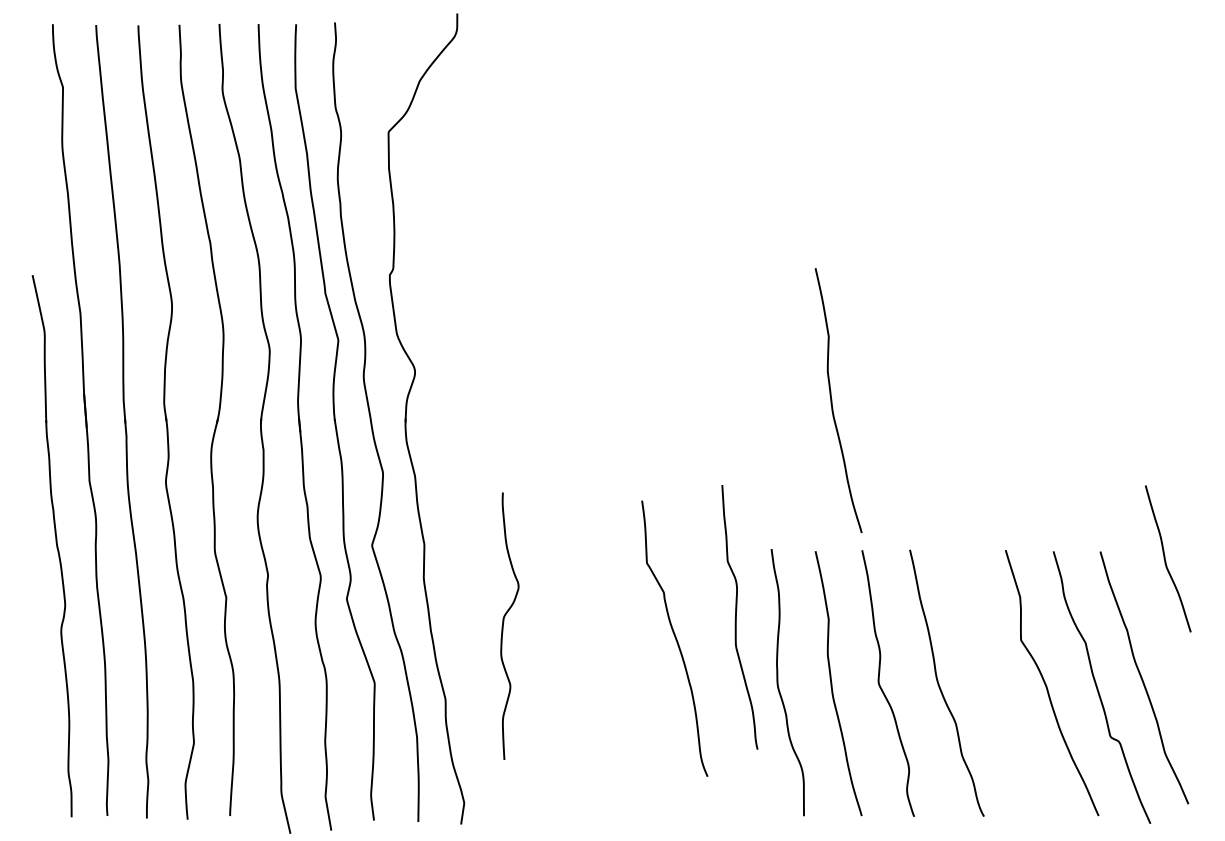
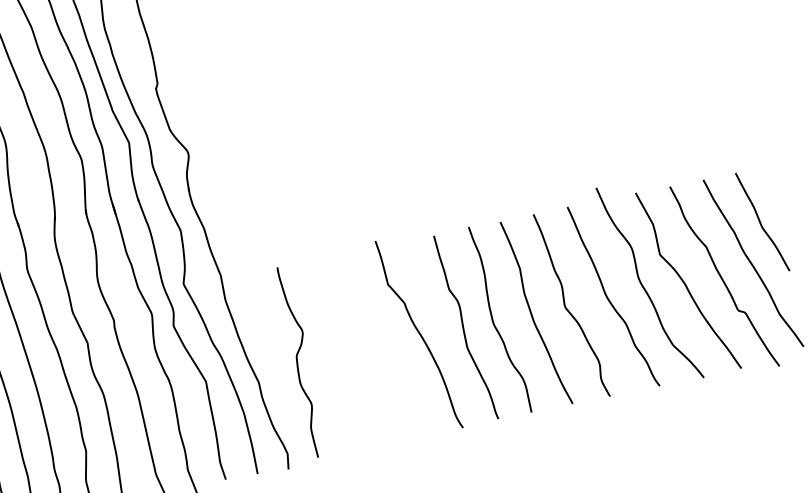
curve: (832, 400) -> (490, 112), removed
curve: (1165, 558) -> (760, 222), moved
curve: (736, 617) -> (463, 328), moved
curve: (504, 622) -> (297, 359), moved
curve: (674, 637) -> (418, 333), moved
curve: (990, 678) -> (643, 286), added

